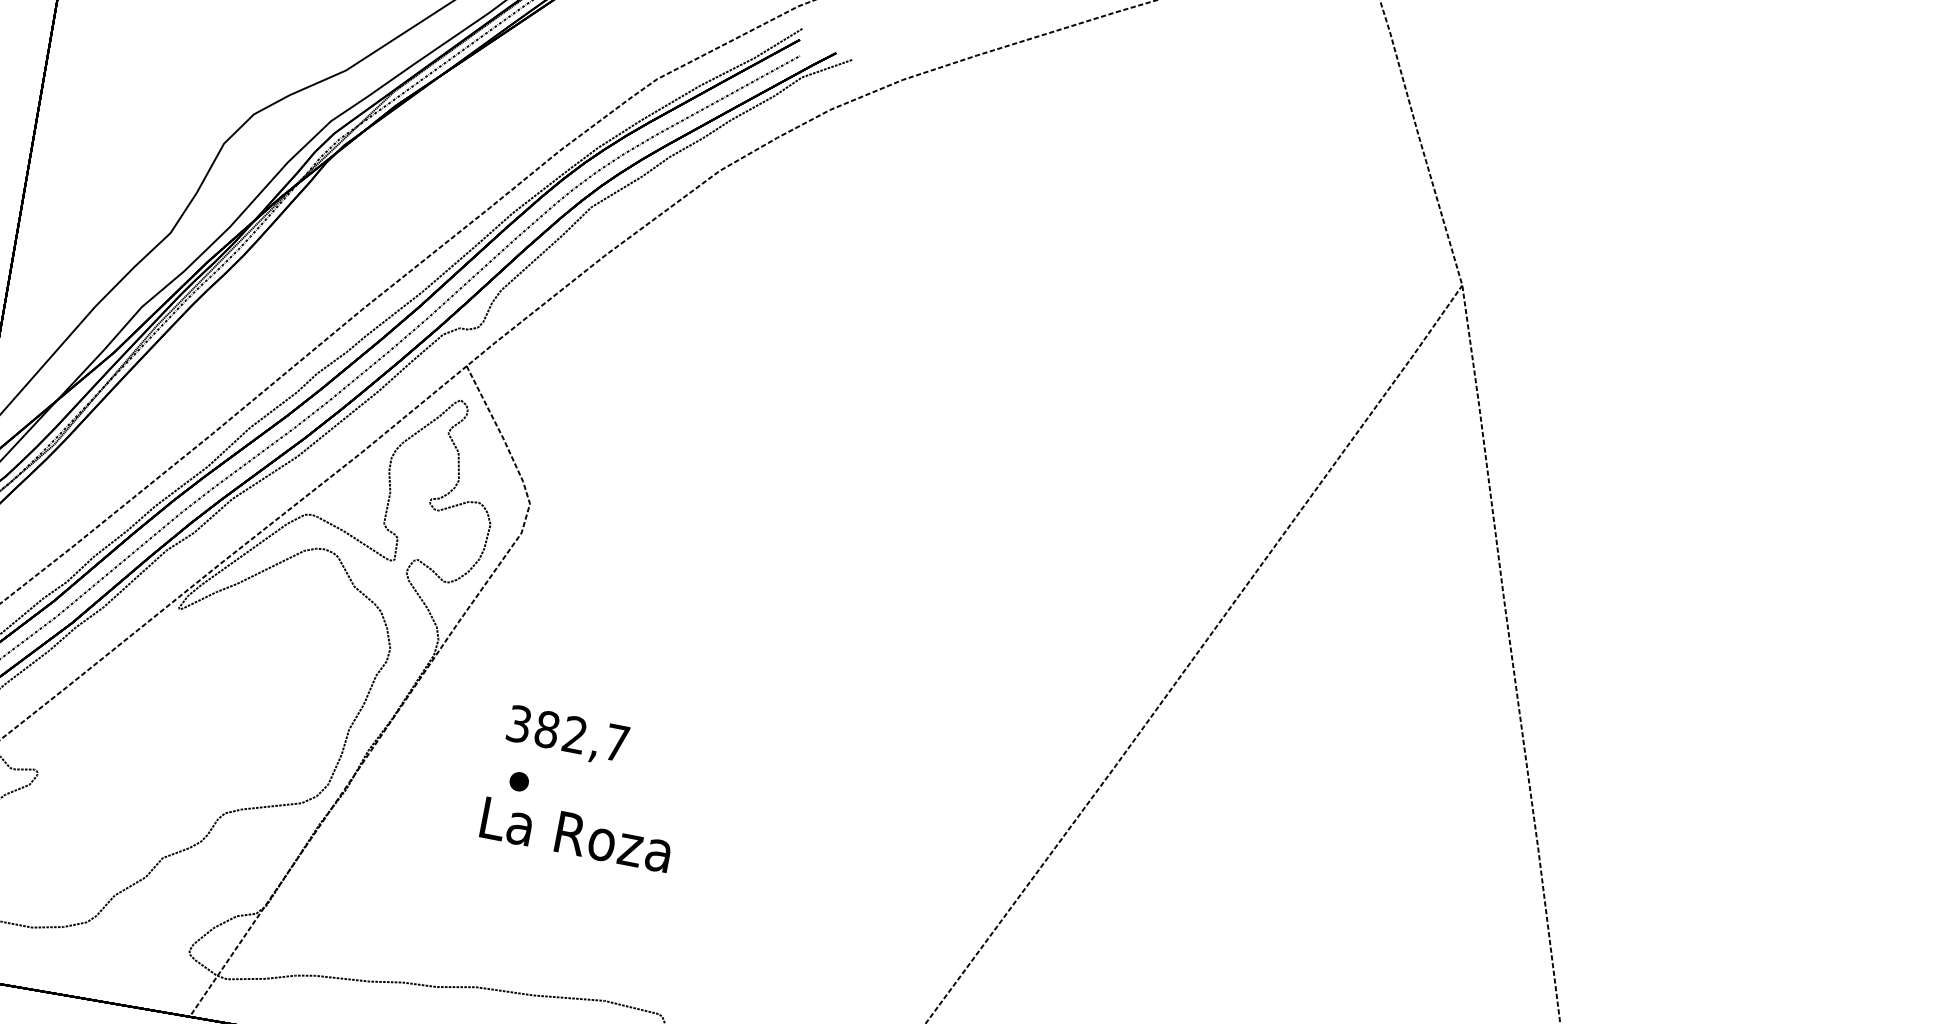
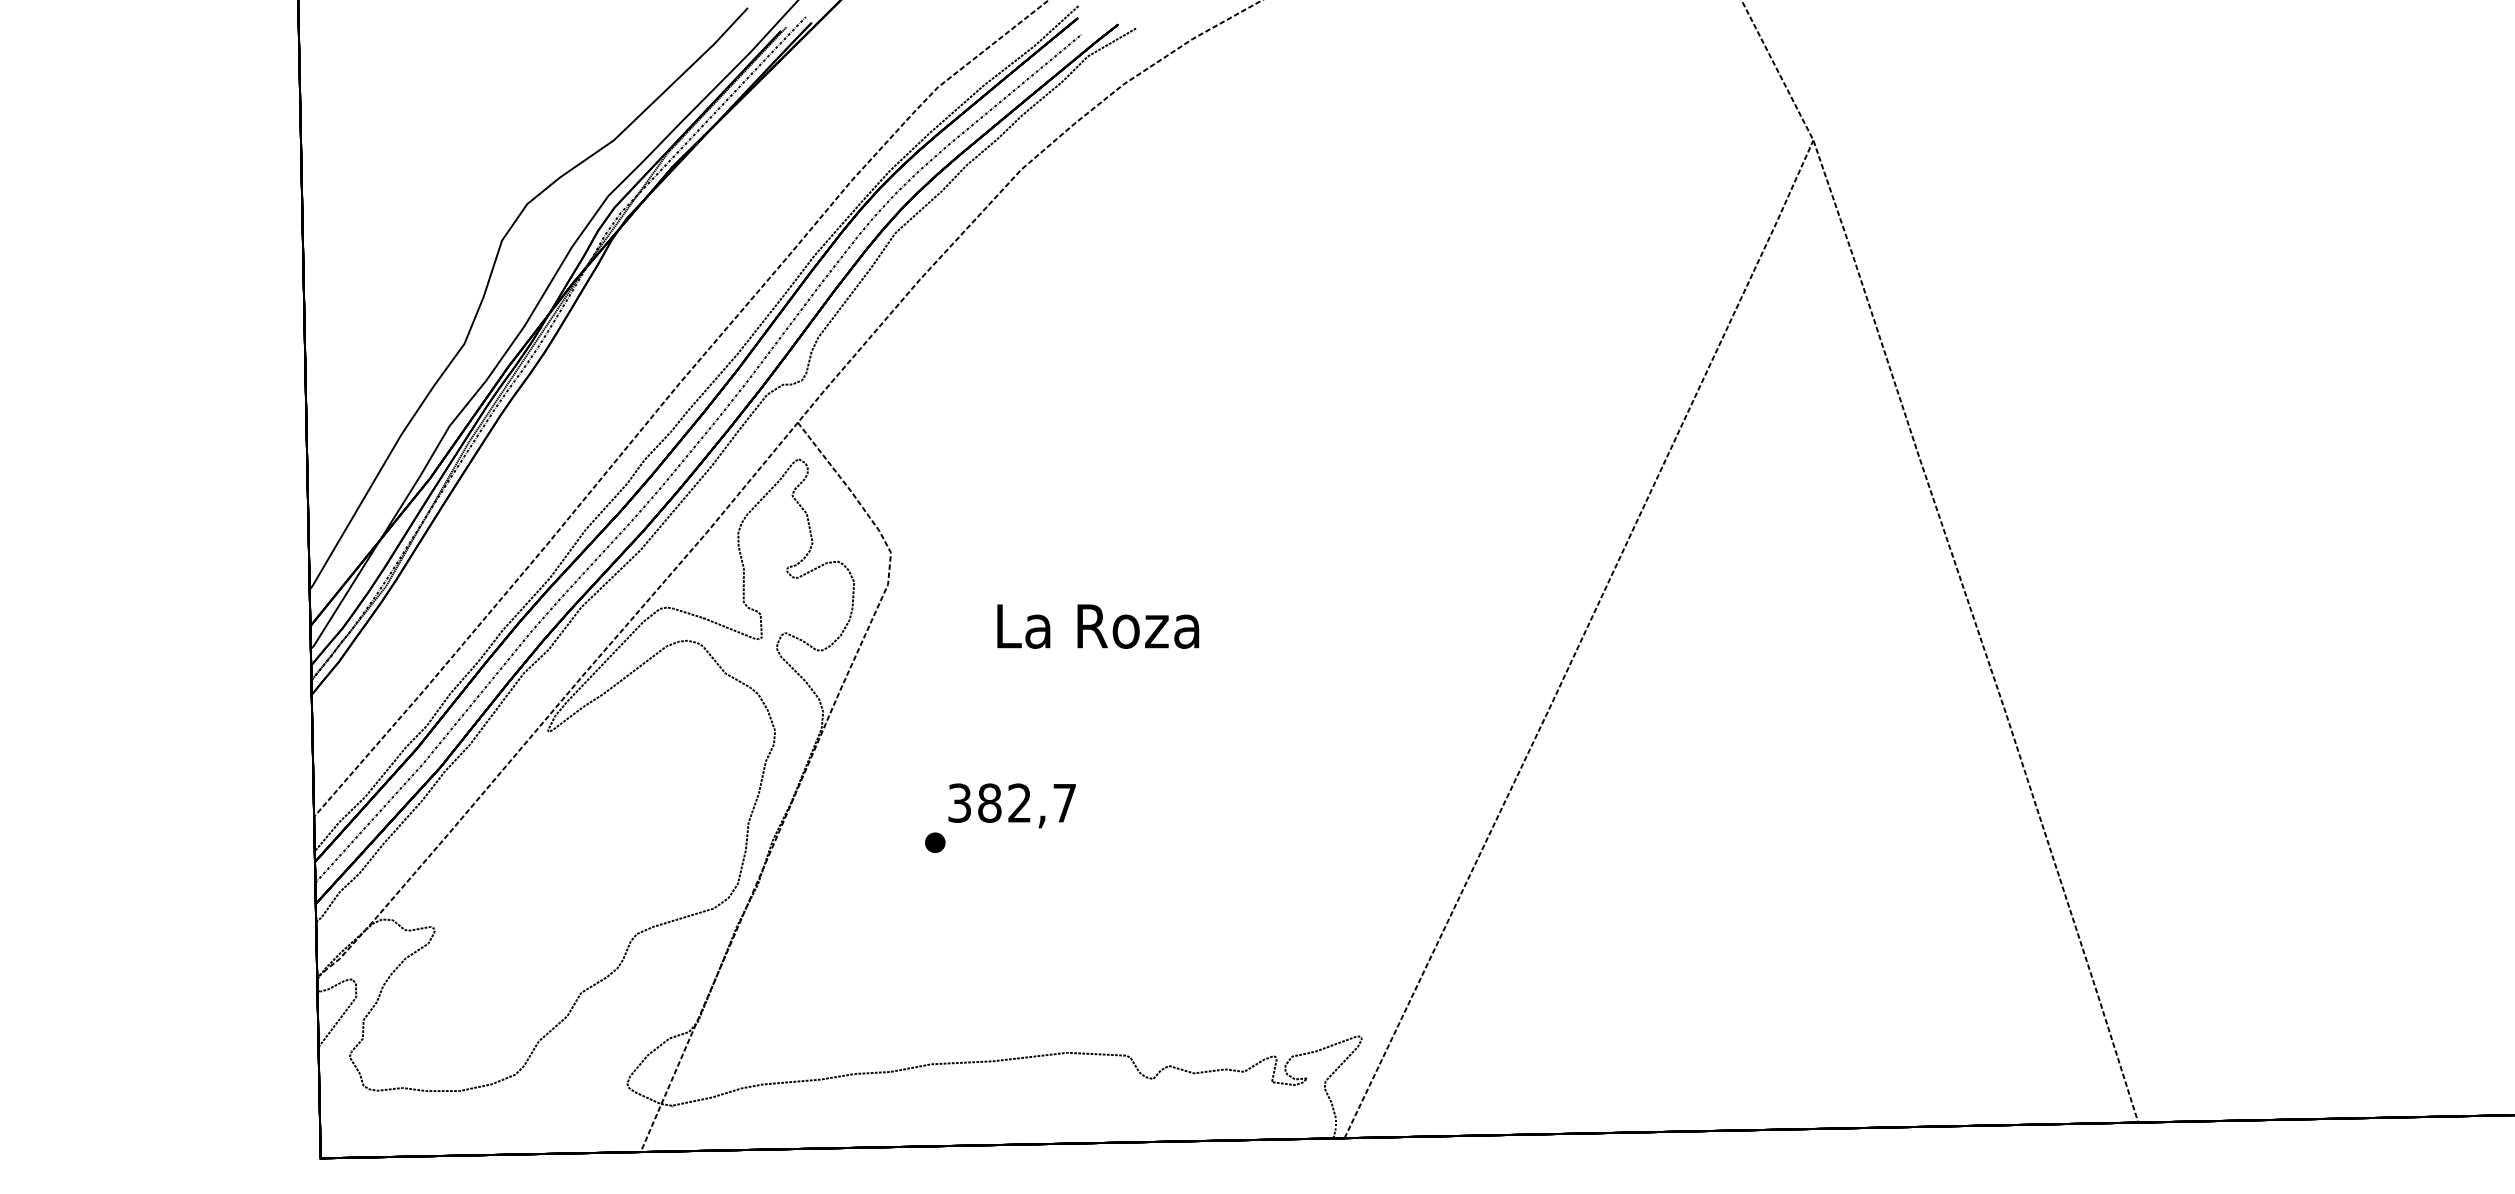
text: (566, 735) -> (1011, 805), moved
text: (576, 835) -> (1098, 626), moved

